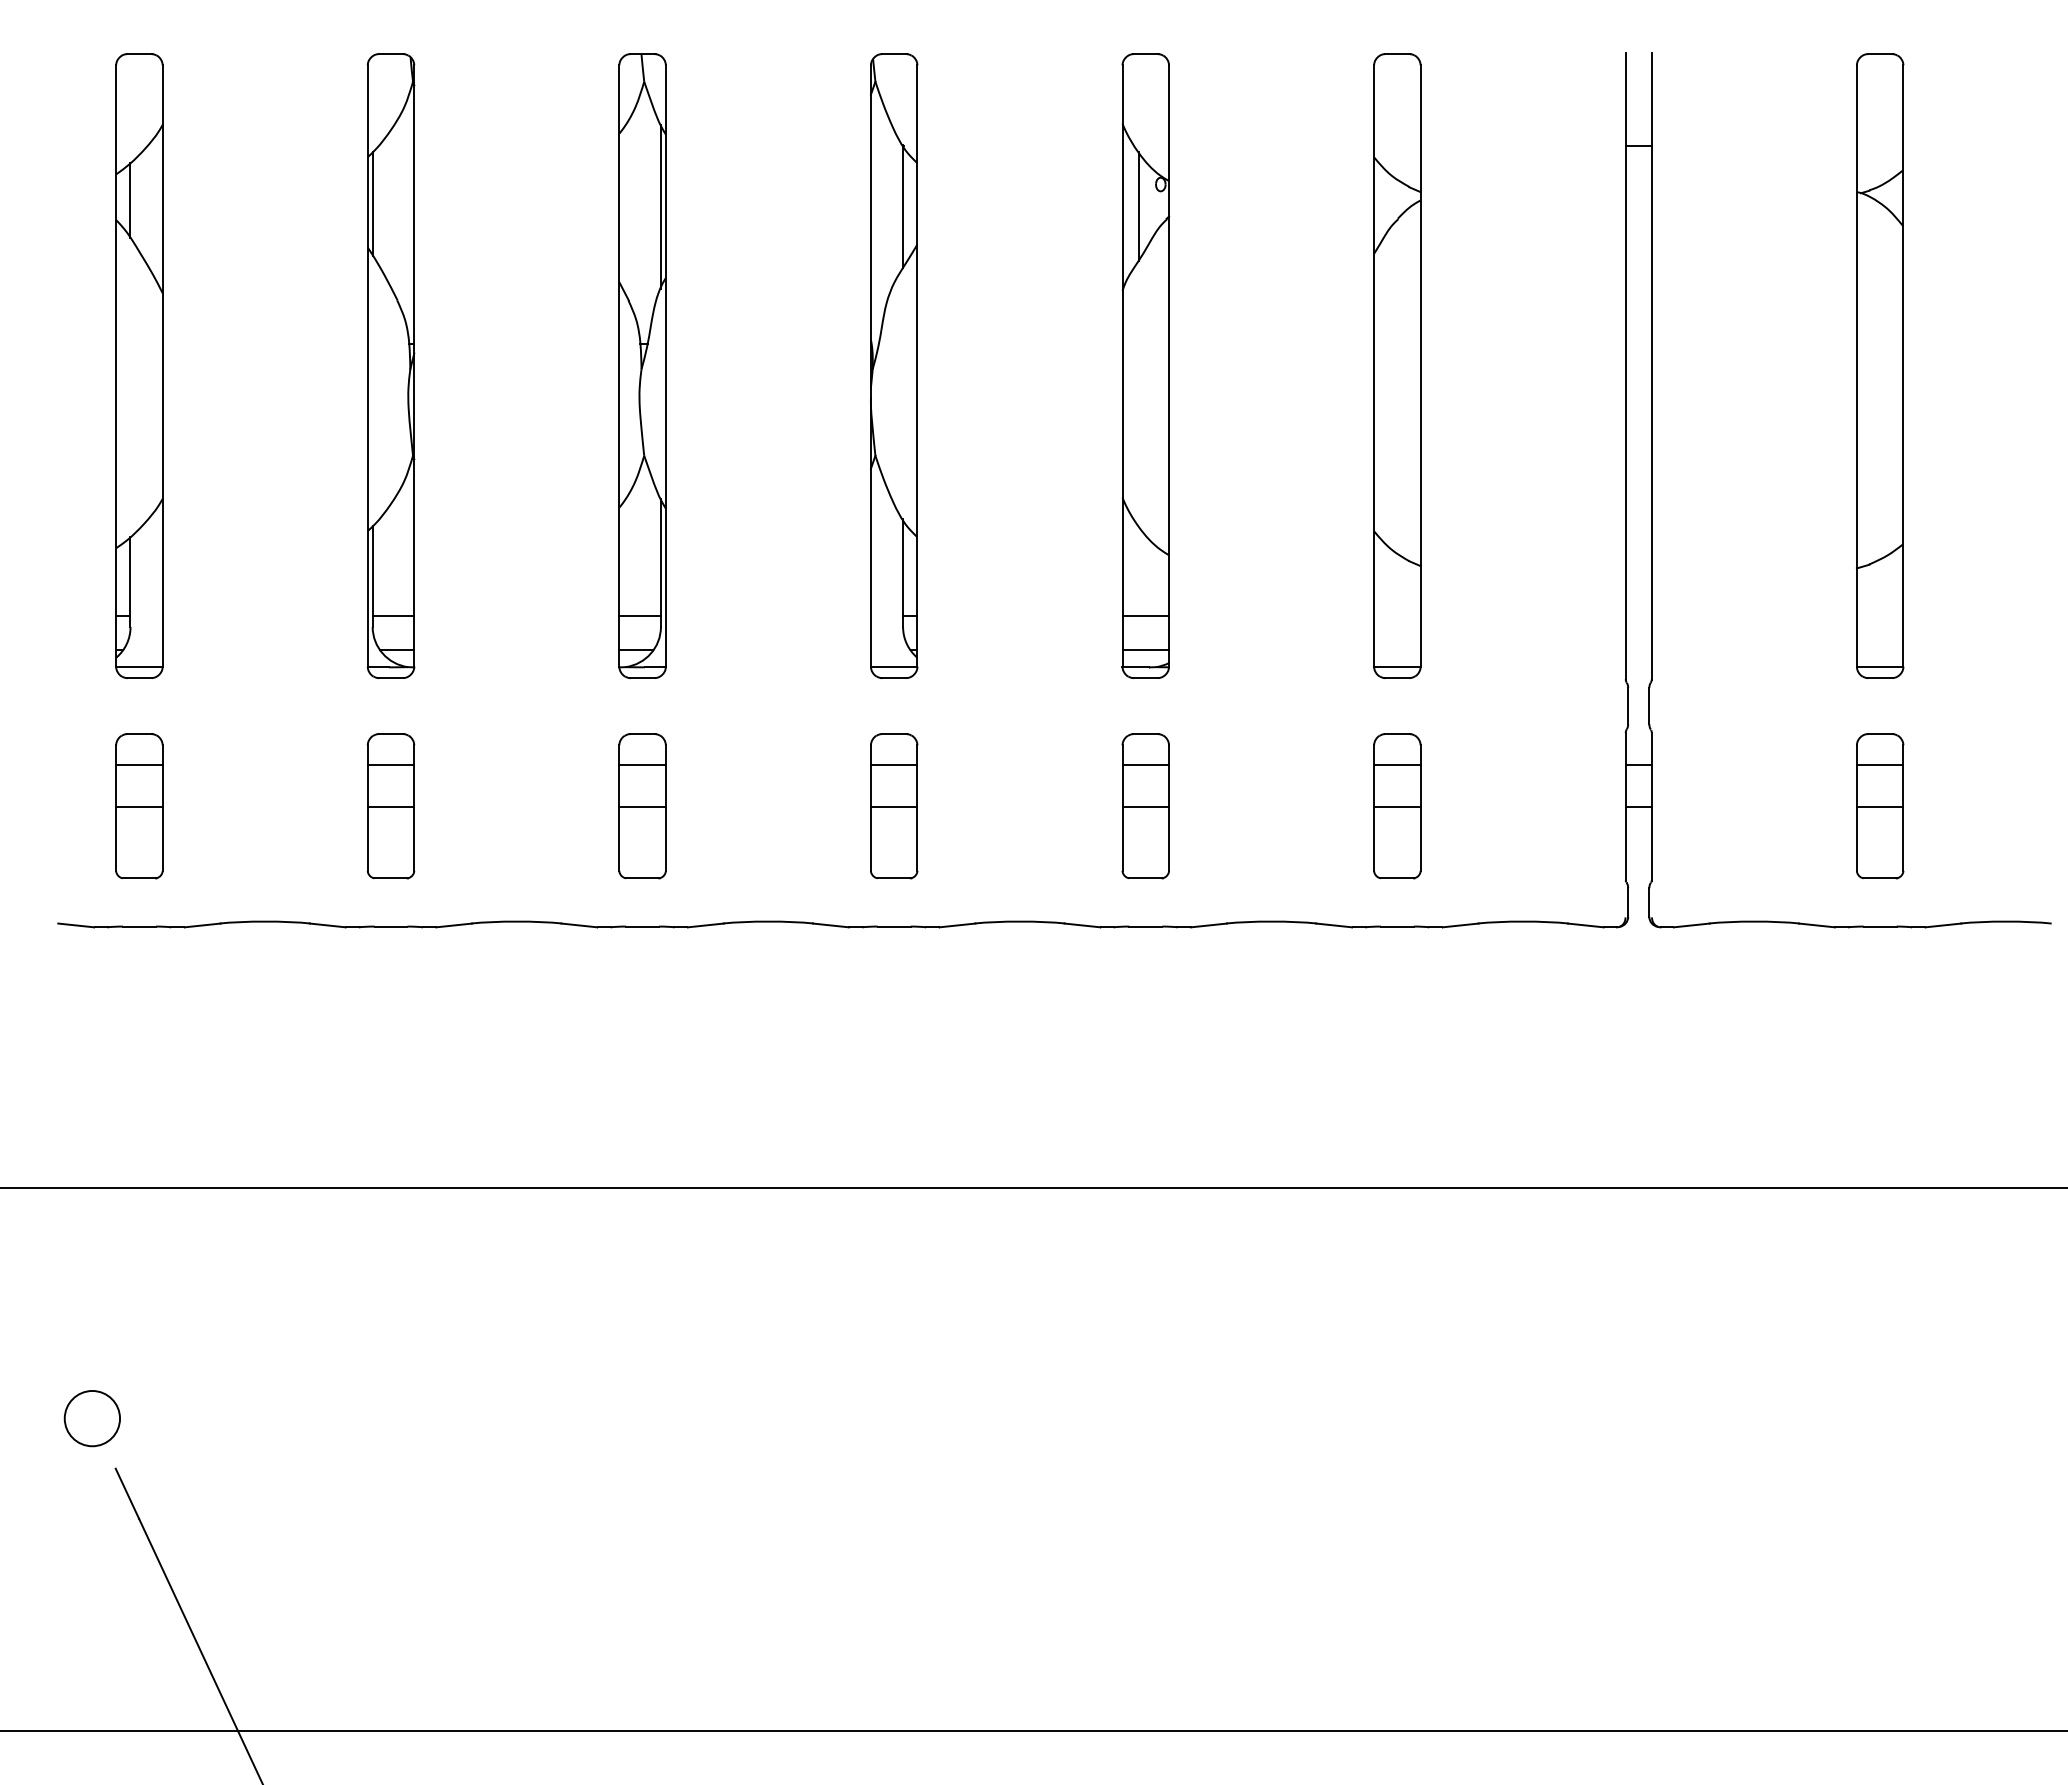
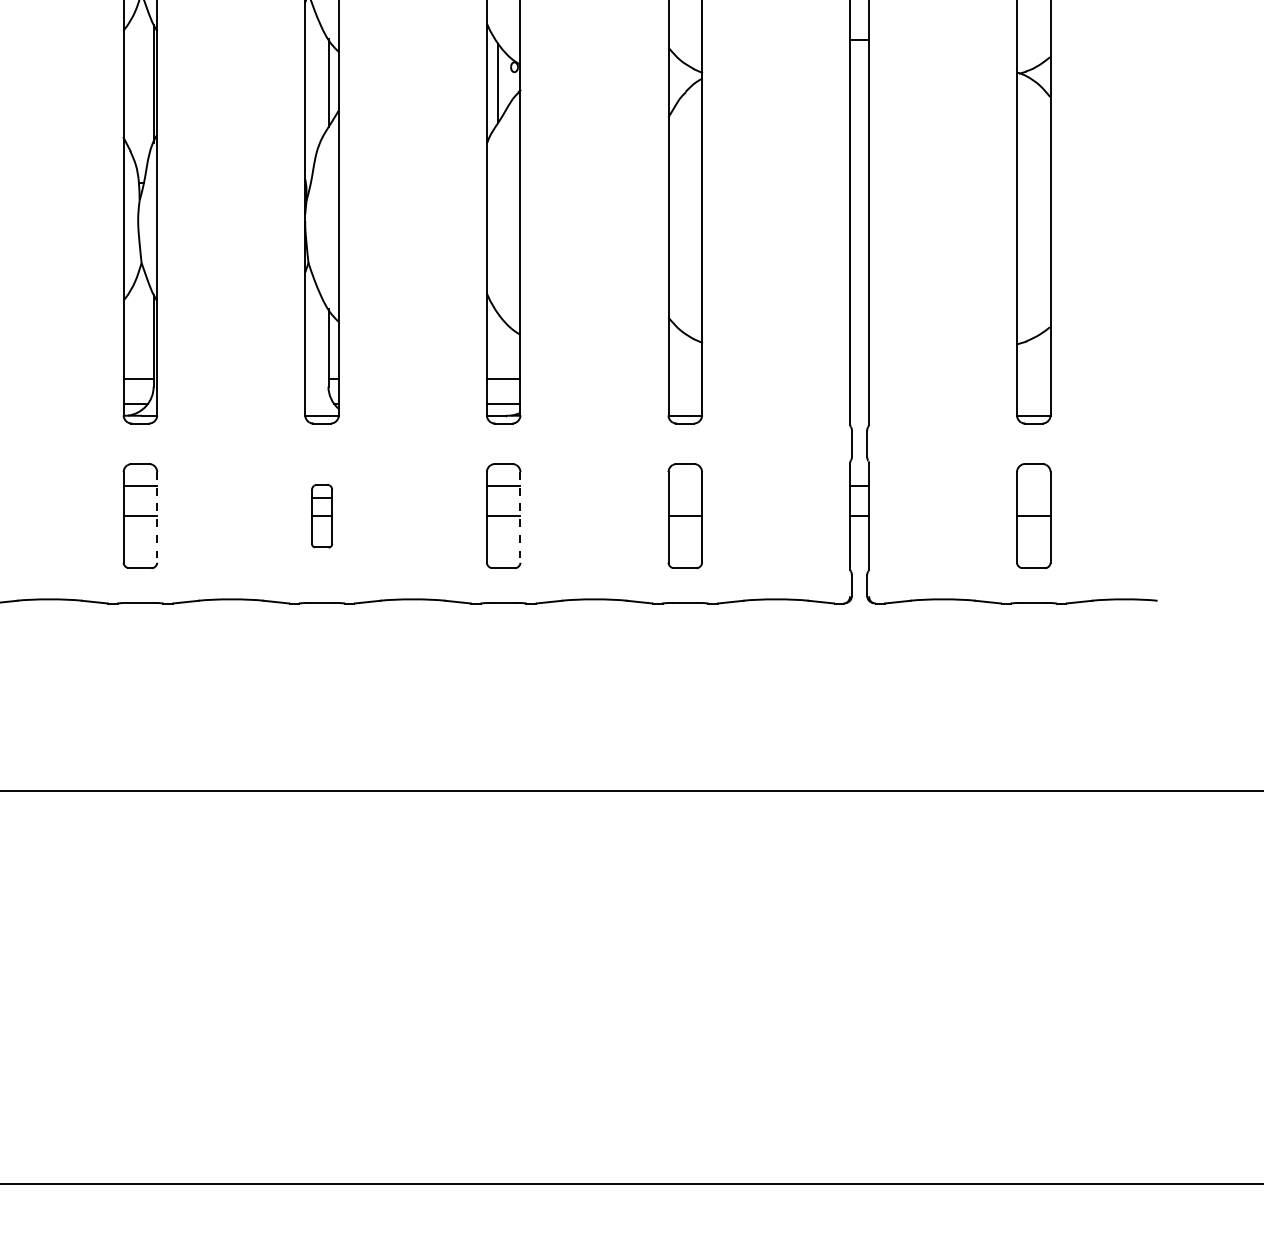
line: (1397, 764) -> (685, 485), removed
line: (1879, 764) -> (1033, 485), removed
part: (894, 806) -> (322, 516), size x0.6
line: (665, 808) -> (156, 517), solid -> dashed
line: (1169, 808) -> (520, 517), solid -> dashed

